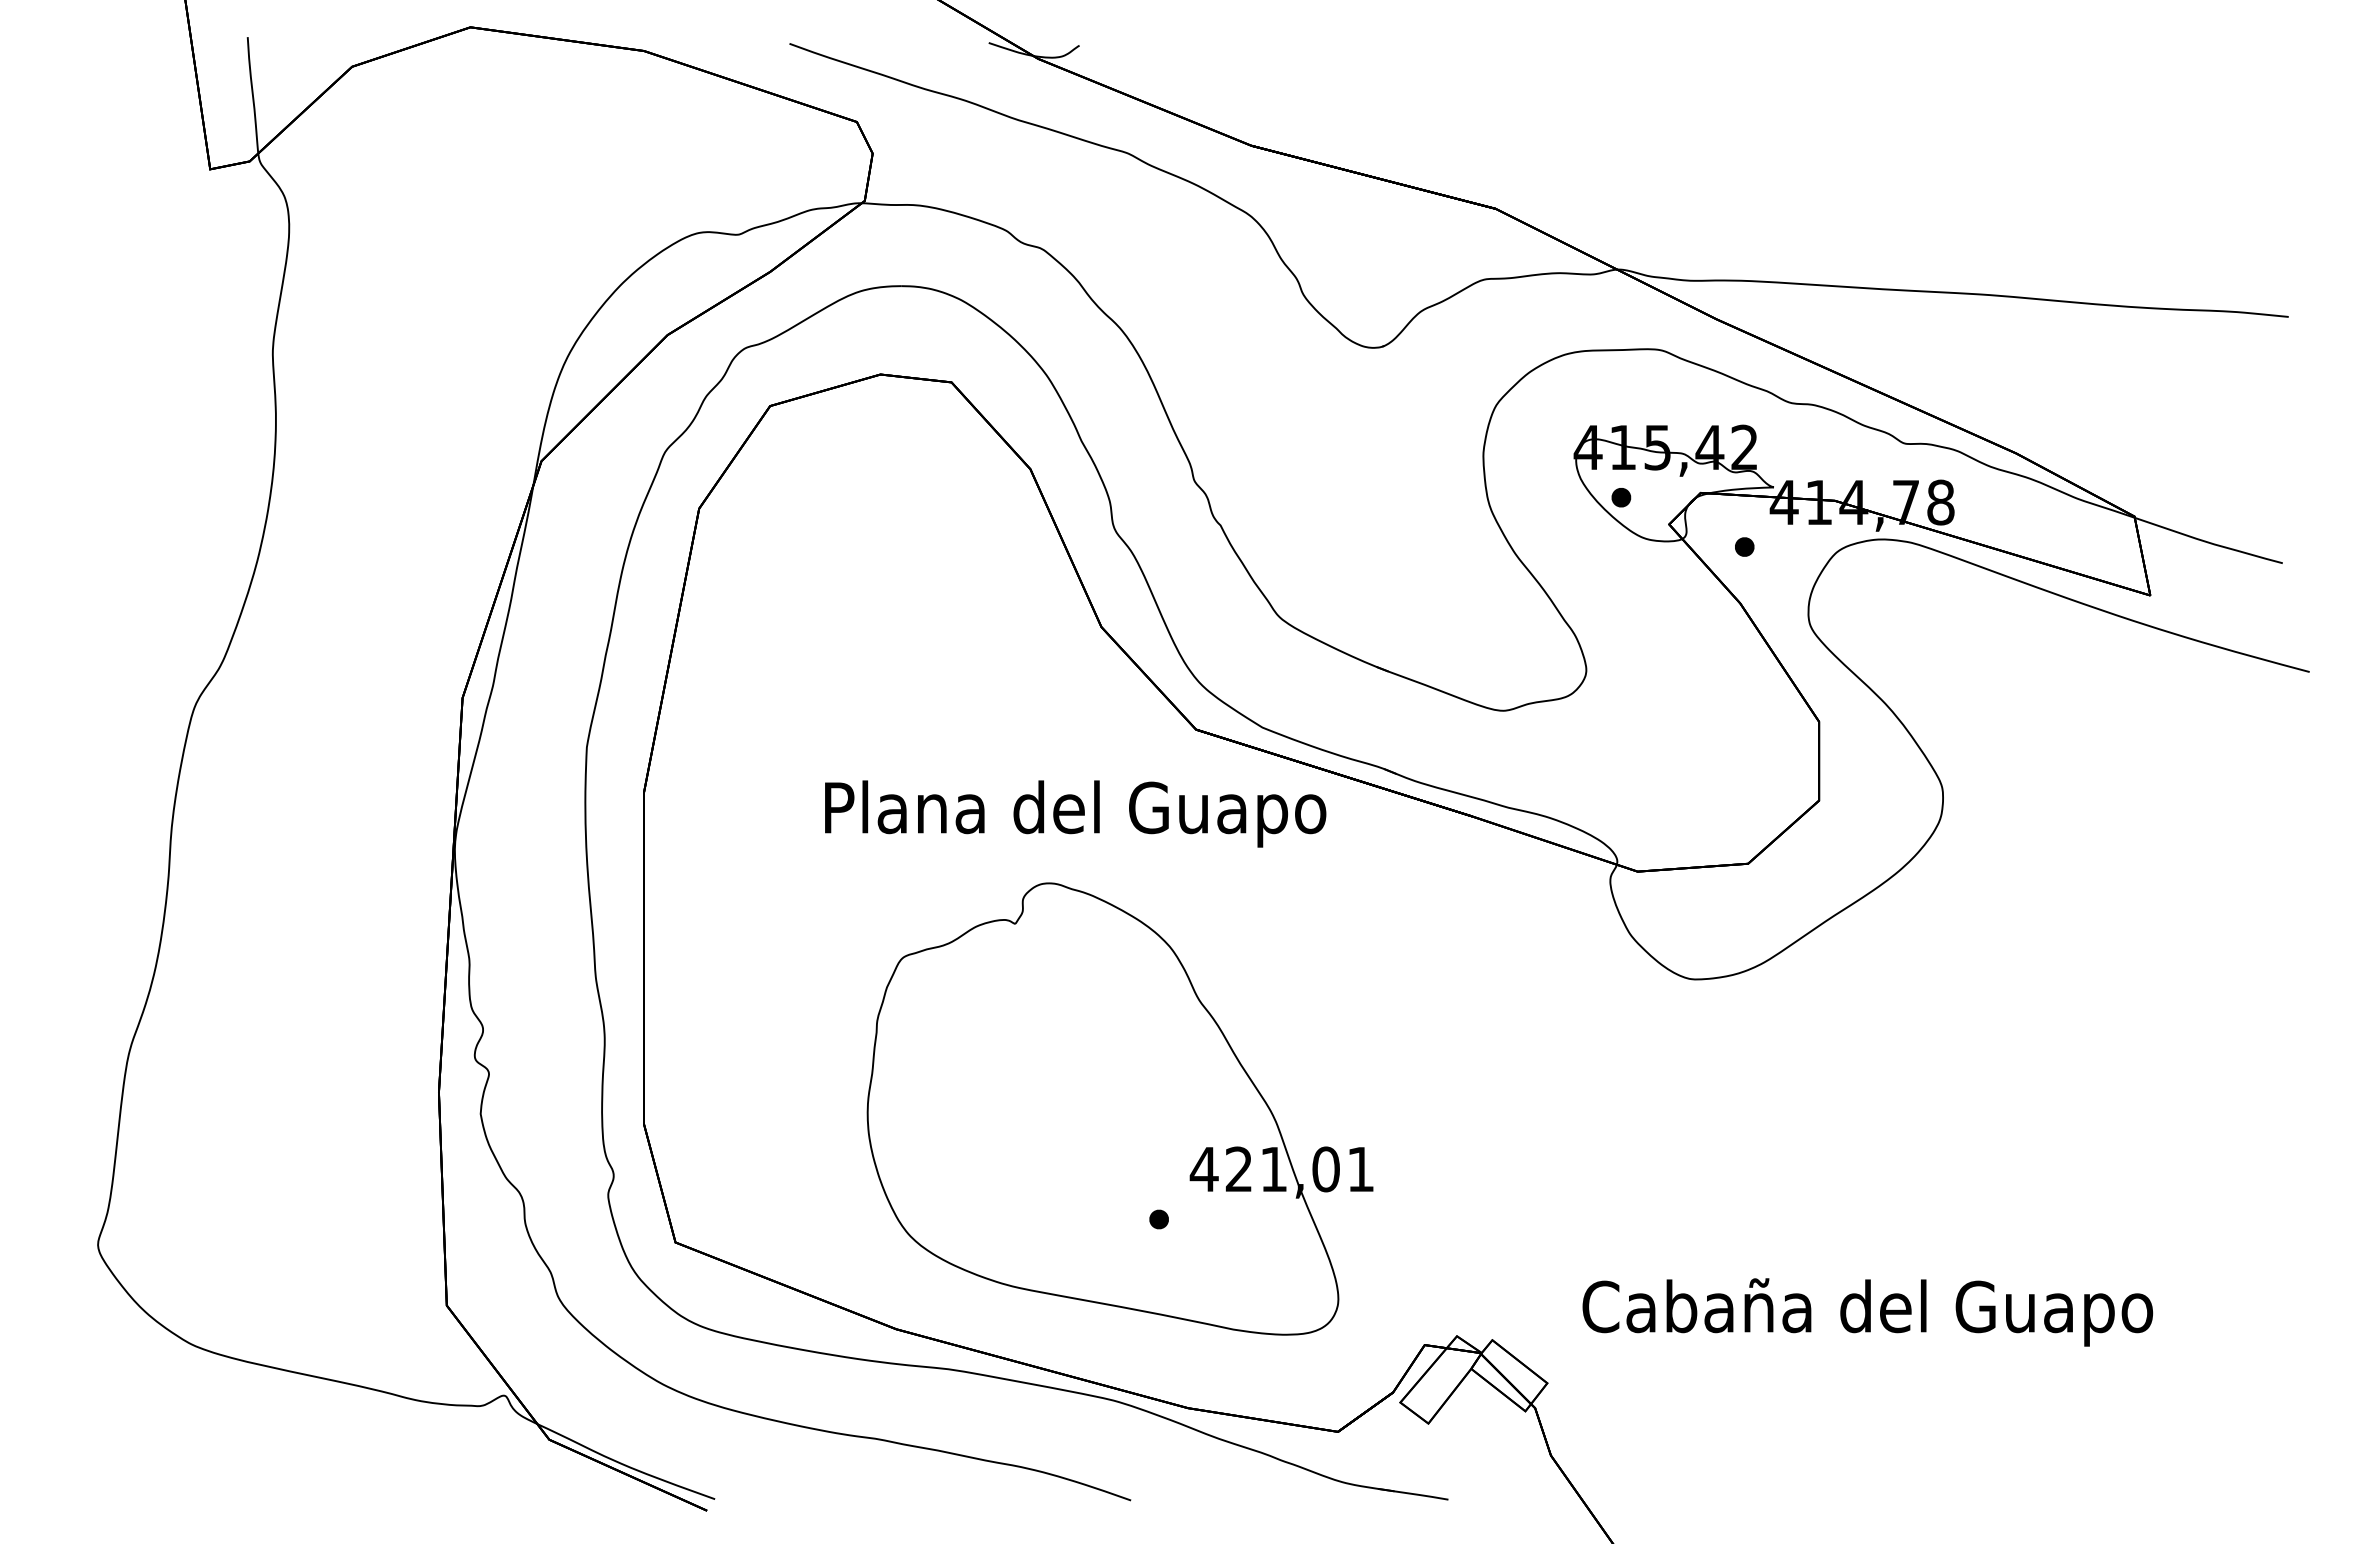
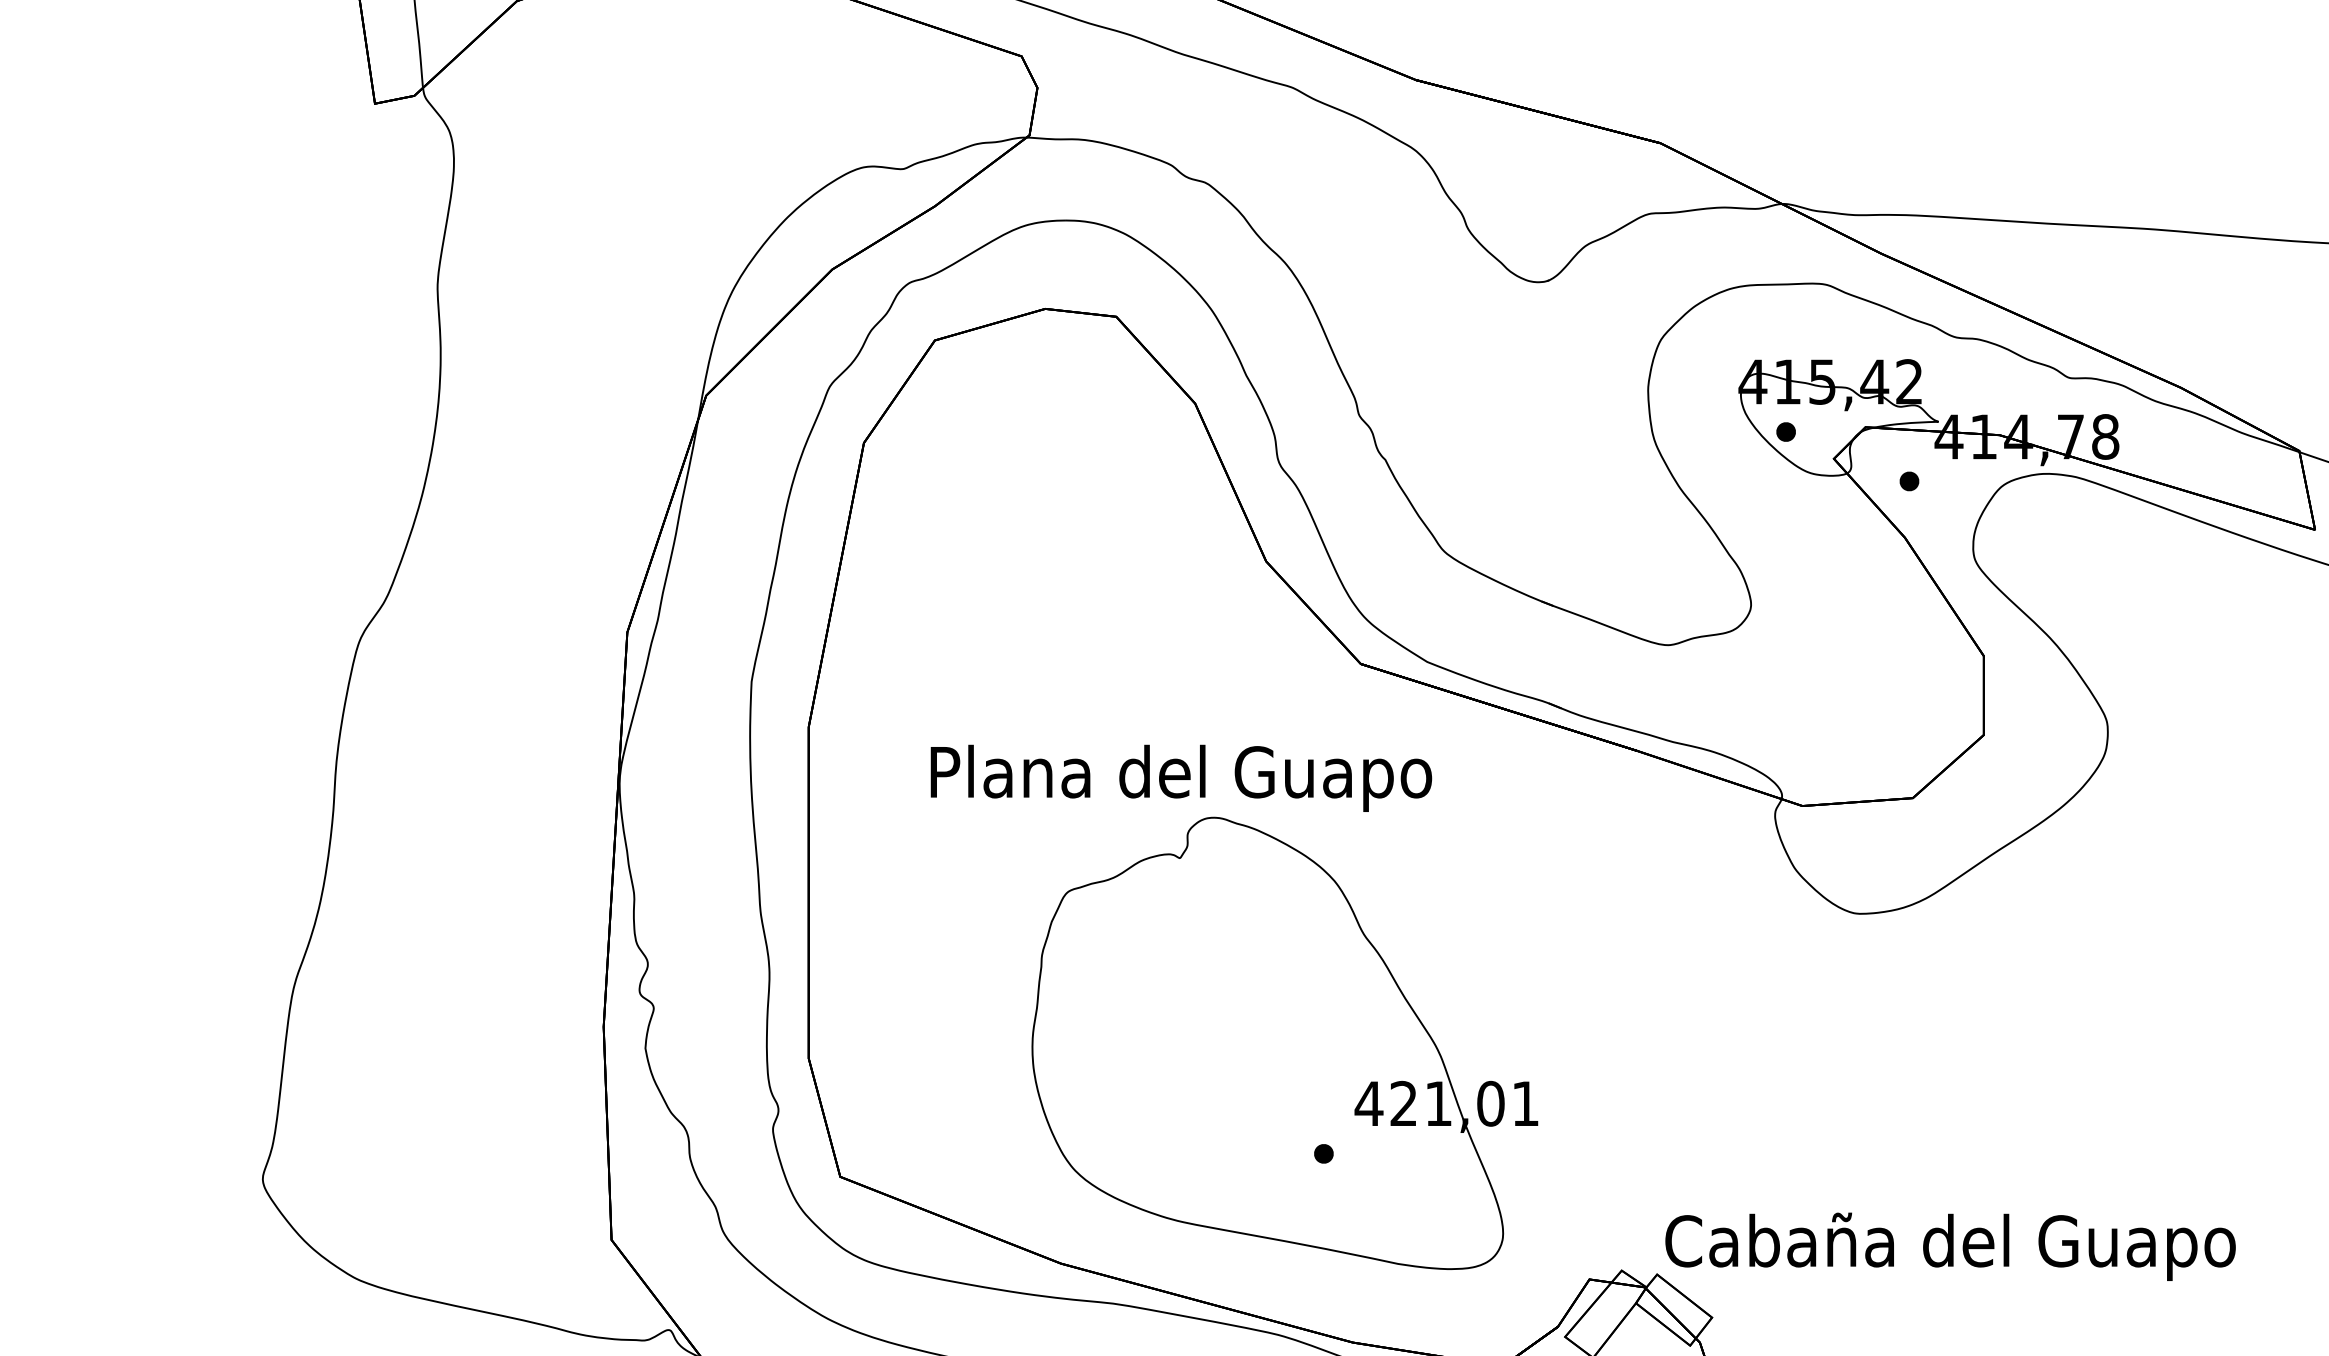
text: (1075, 813) -> (1181, 777), moved
text: (1867, 1312) -> (1950, 1246), moved

